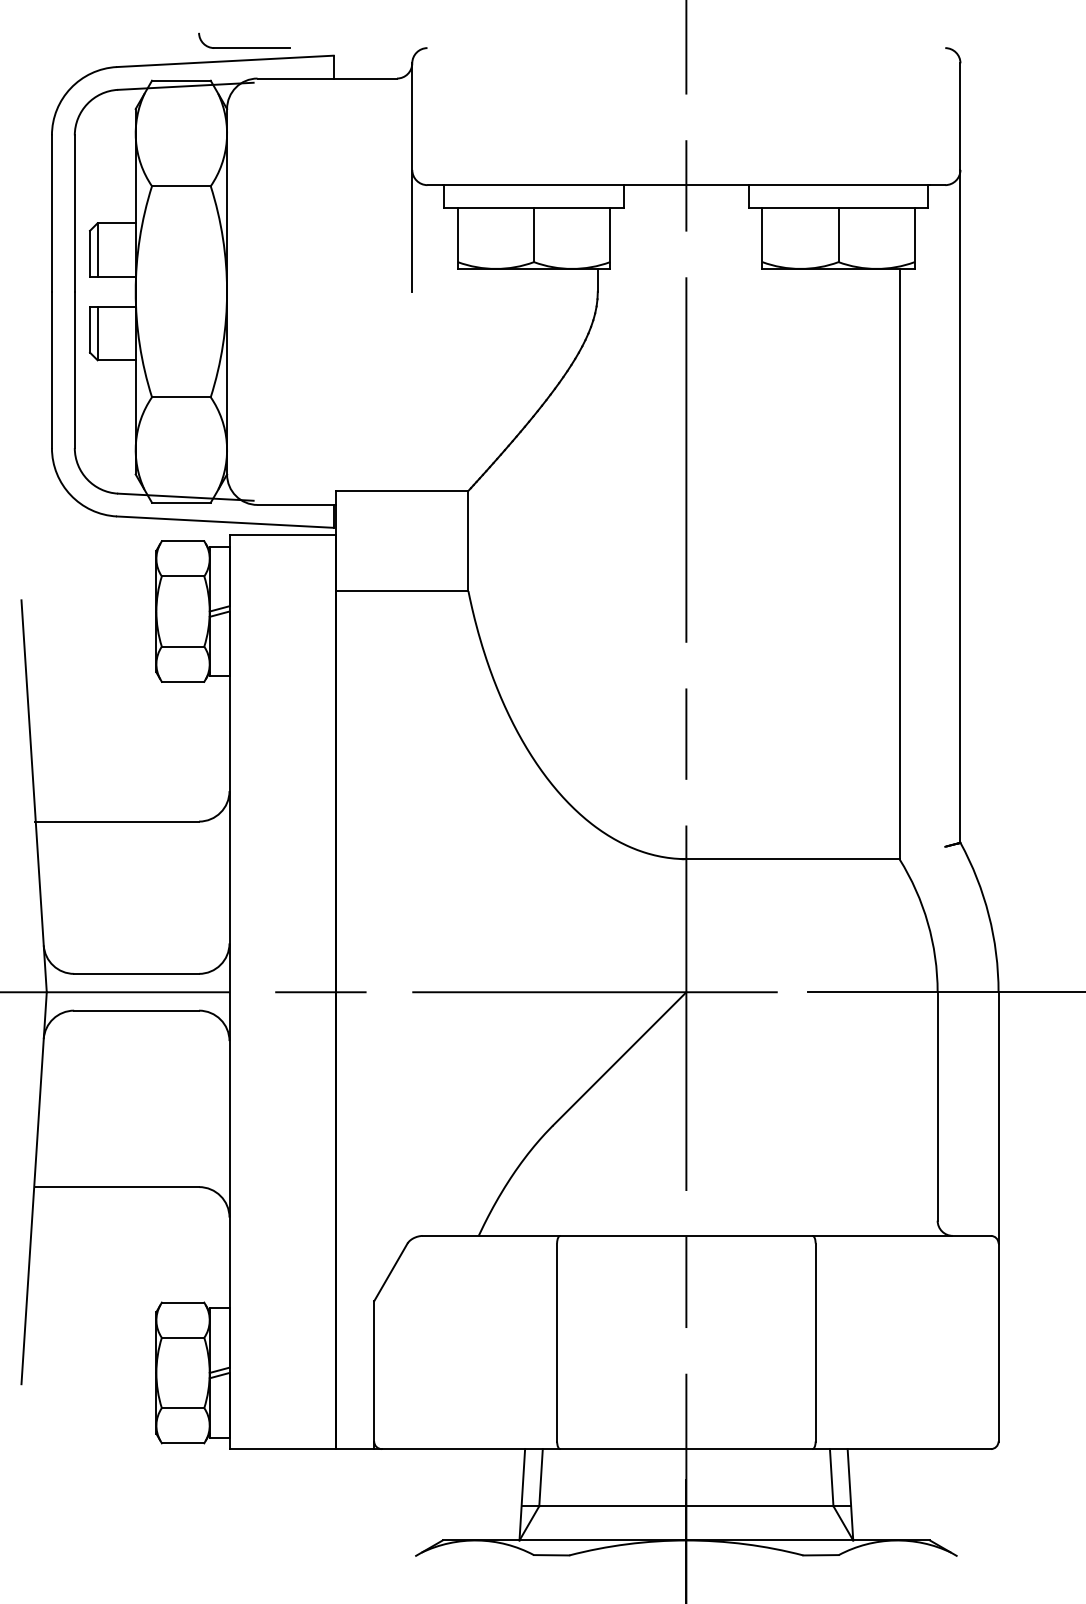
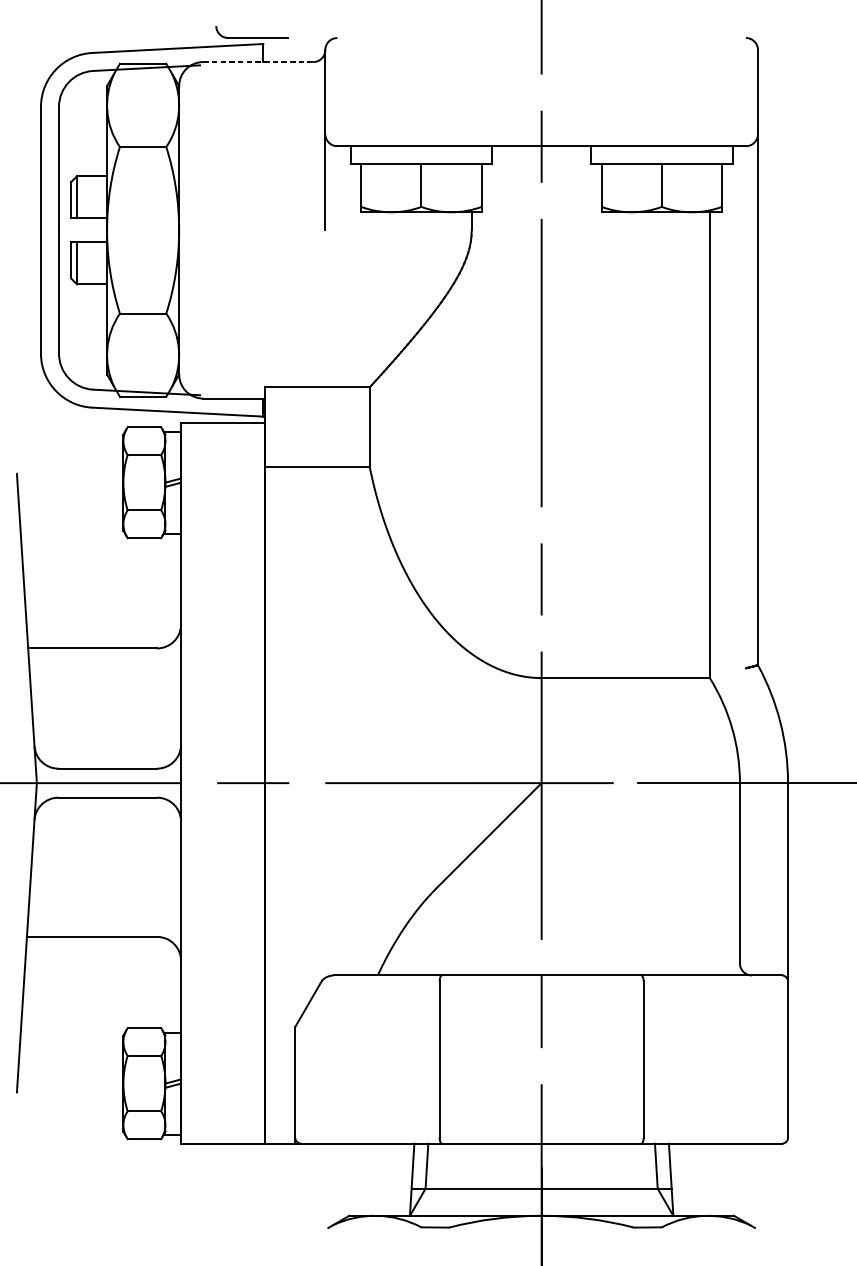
part: (244, 47) -> (252, 37), moved
line: (327, 78) -> (258, 62), solid -> dashed

